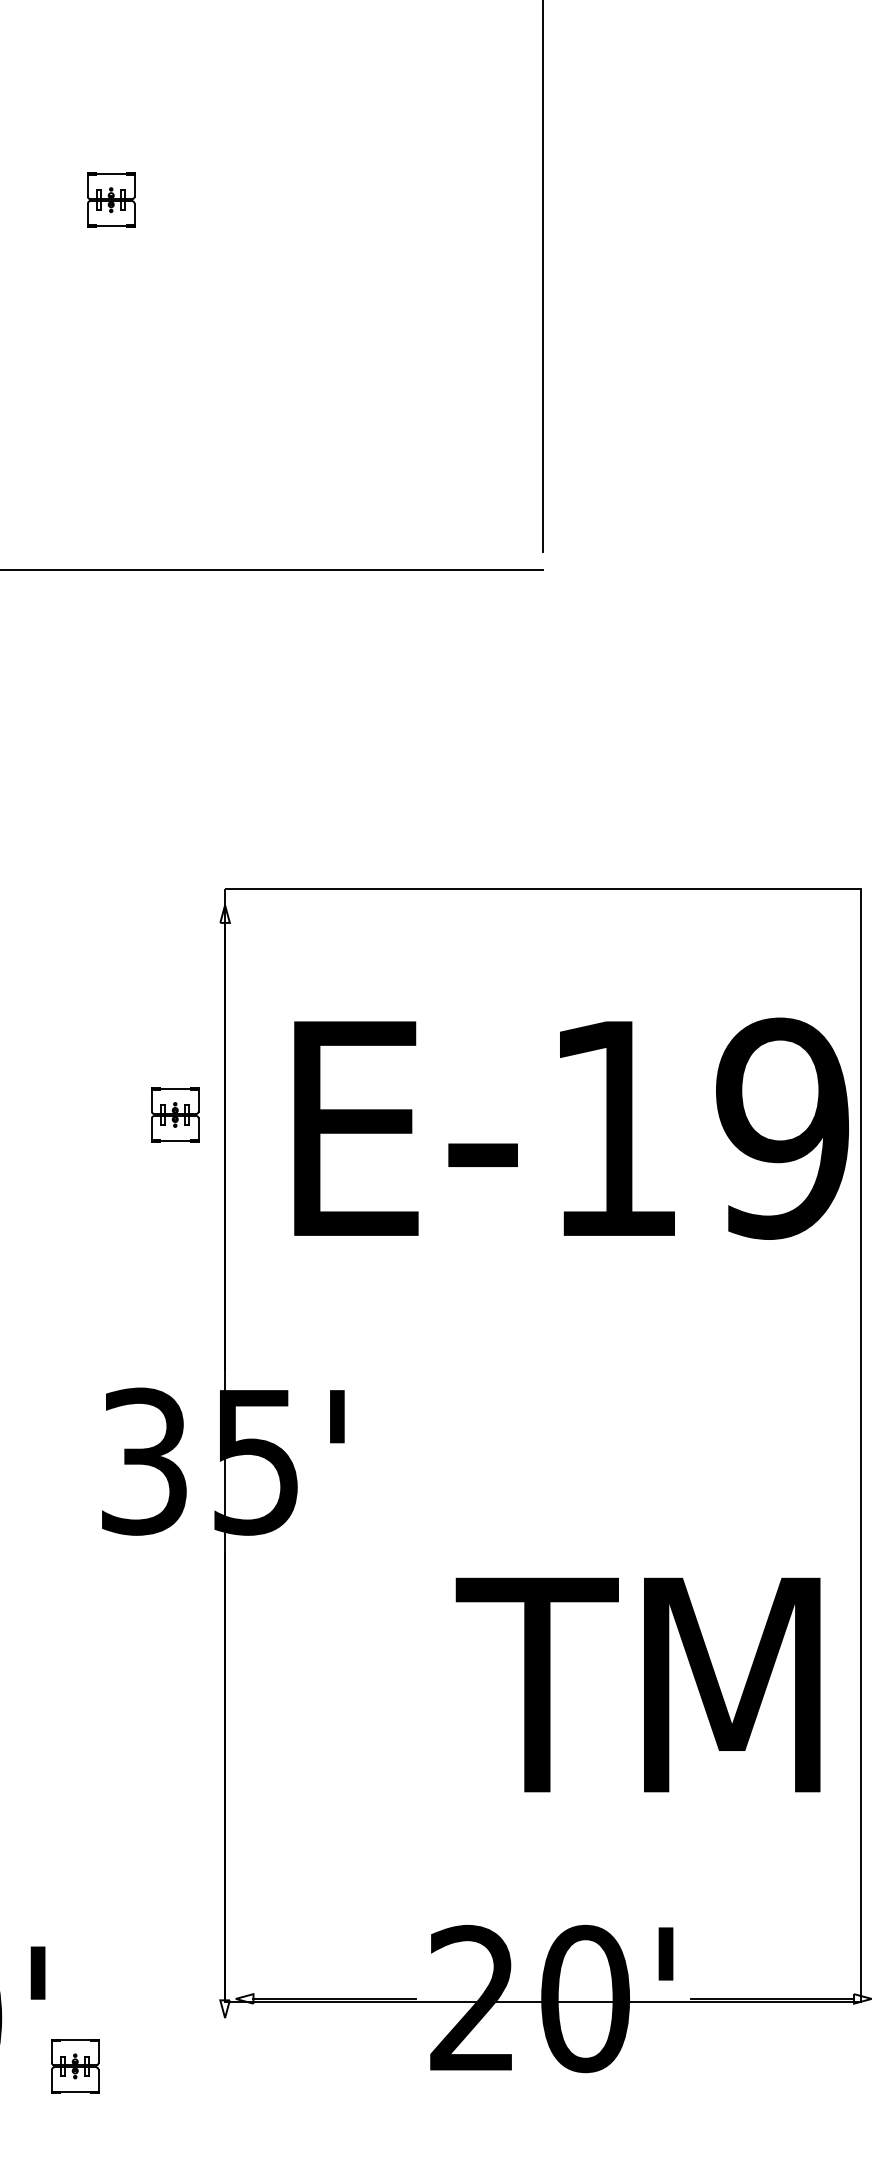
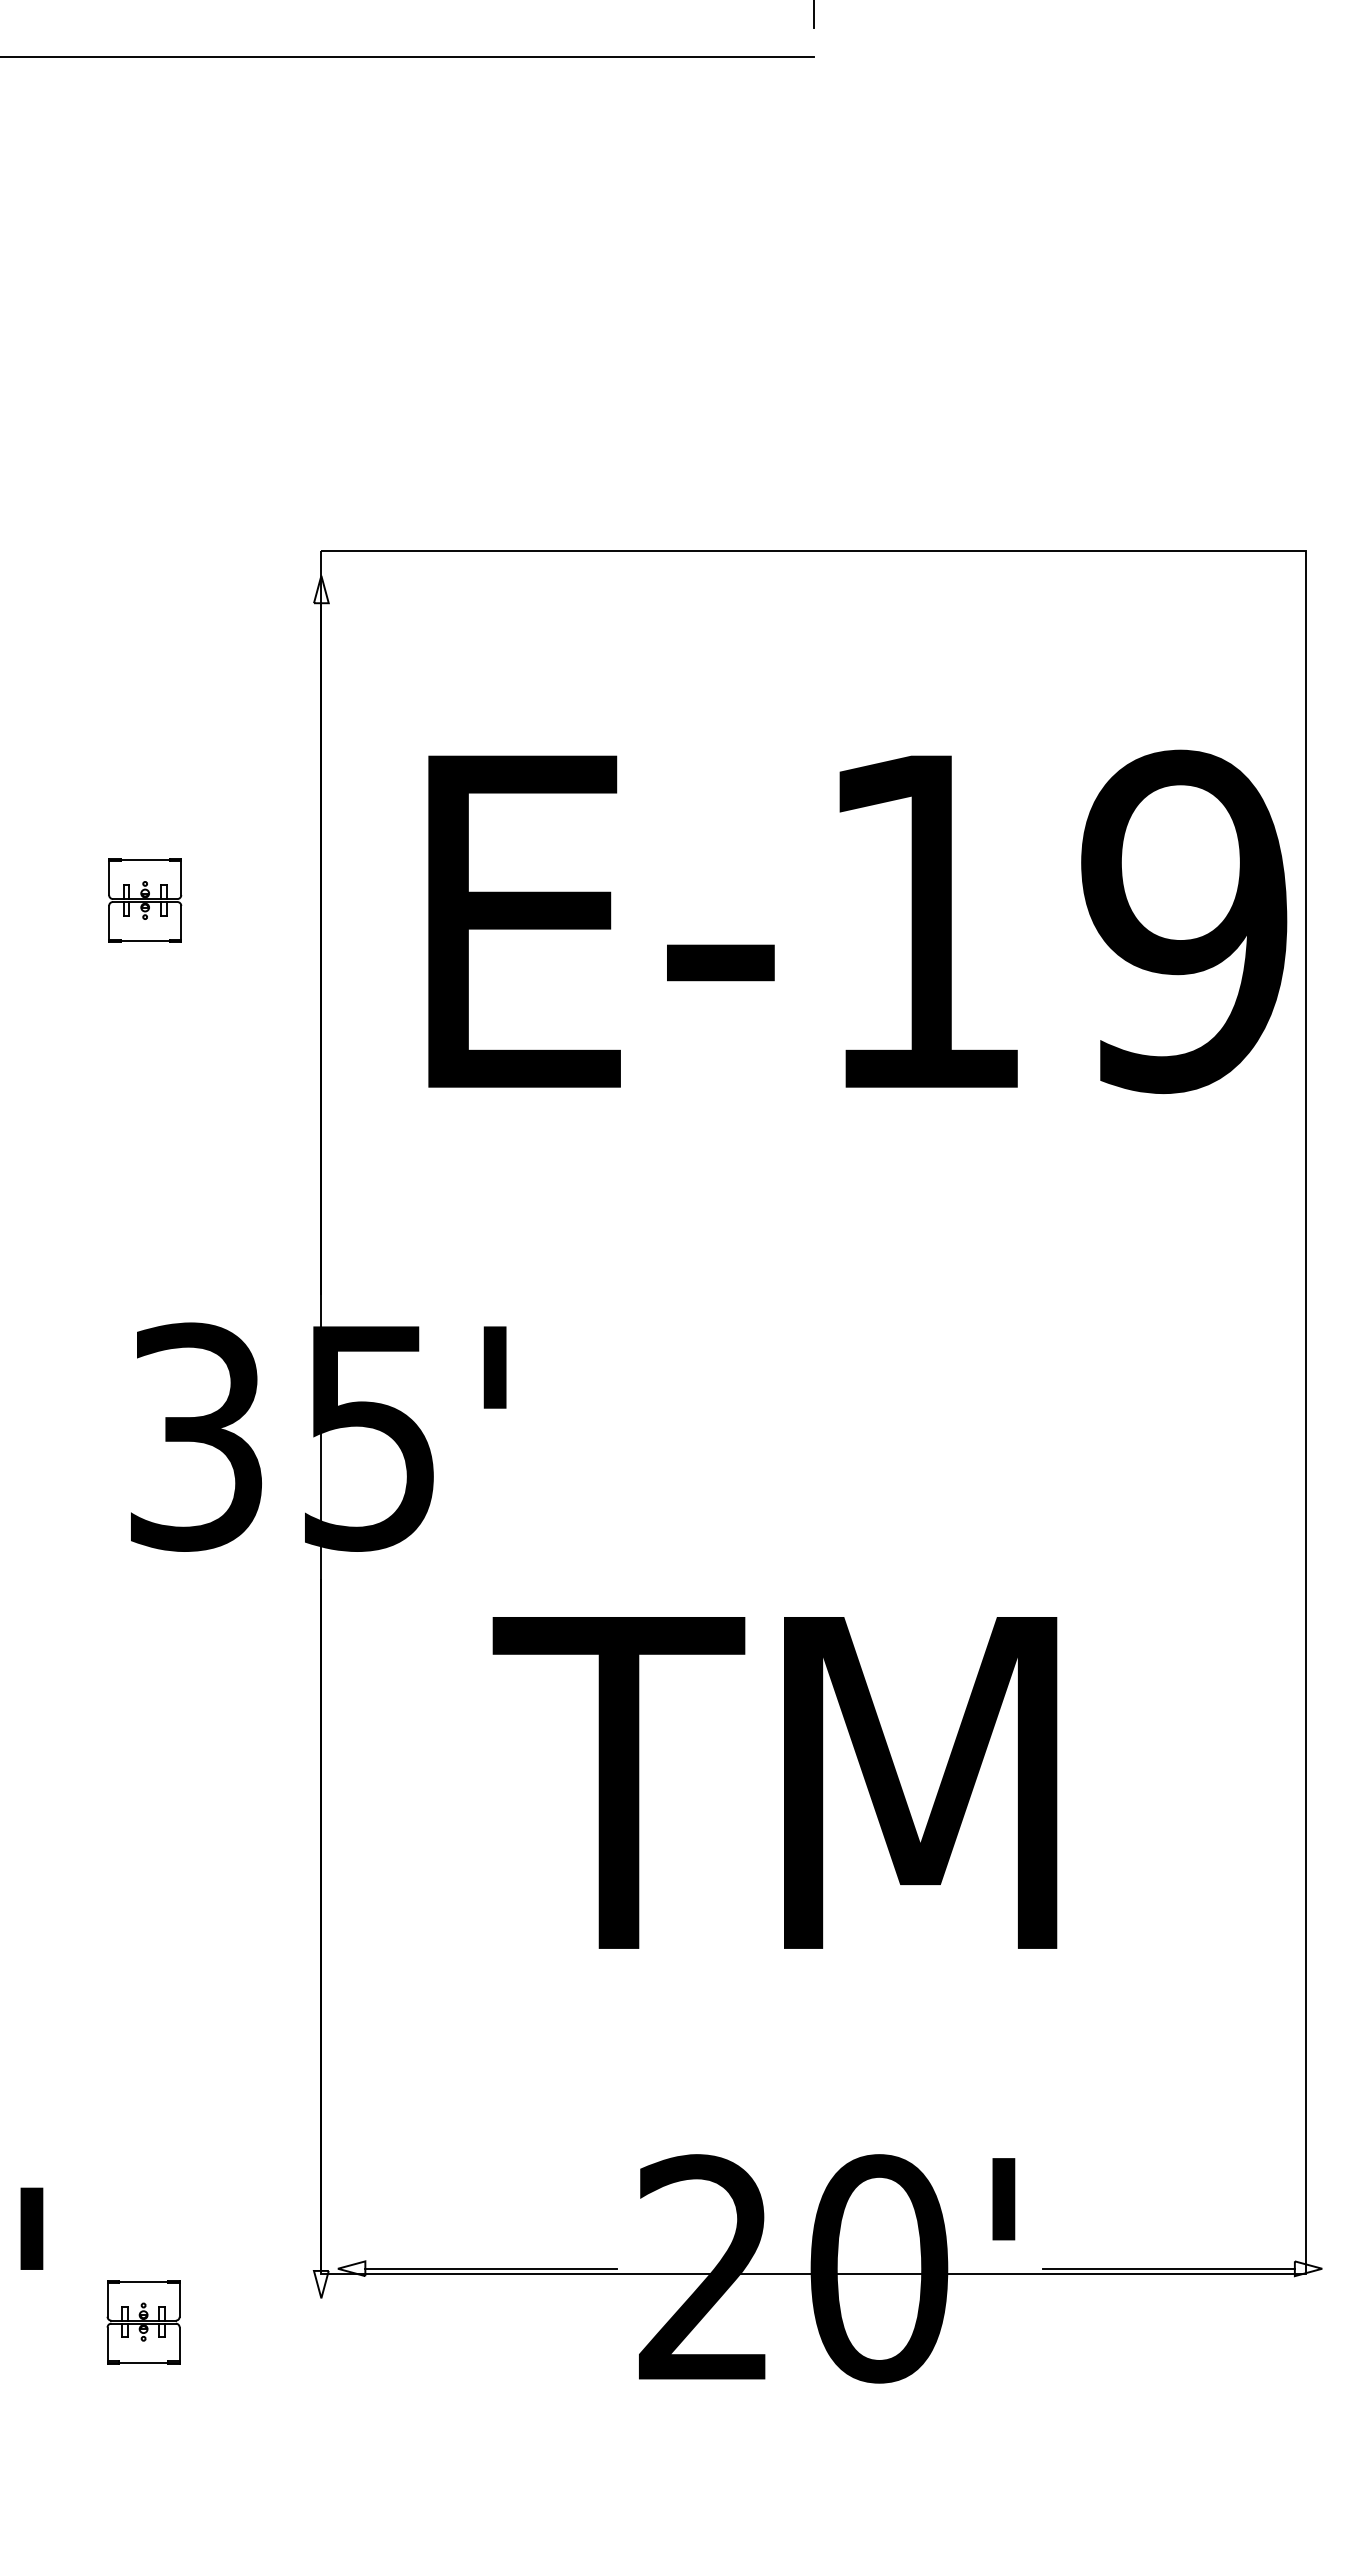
part: (175, 1114) -> (145, 899), moved
text: (637, 1684) -> (773, 1782), moved
part: (75, 2066) -> (143, 2322), moved

